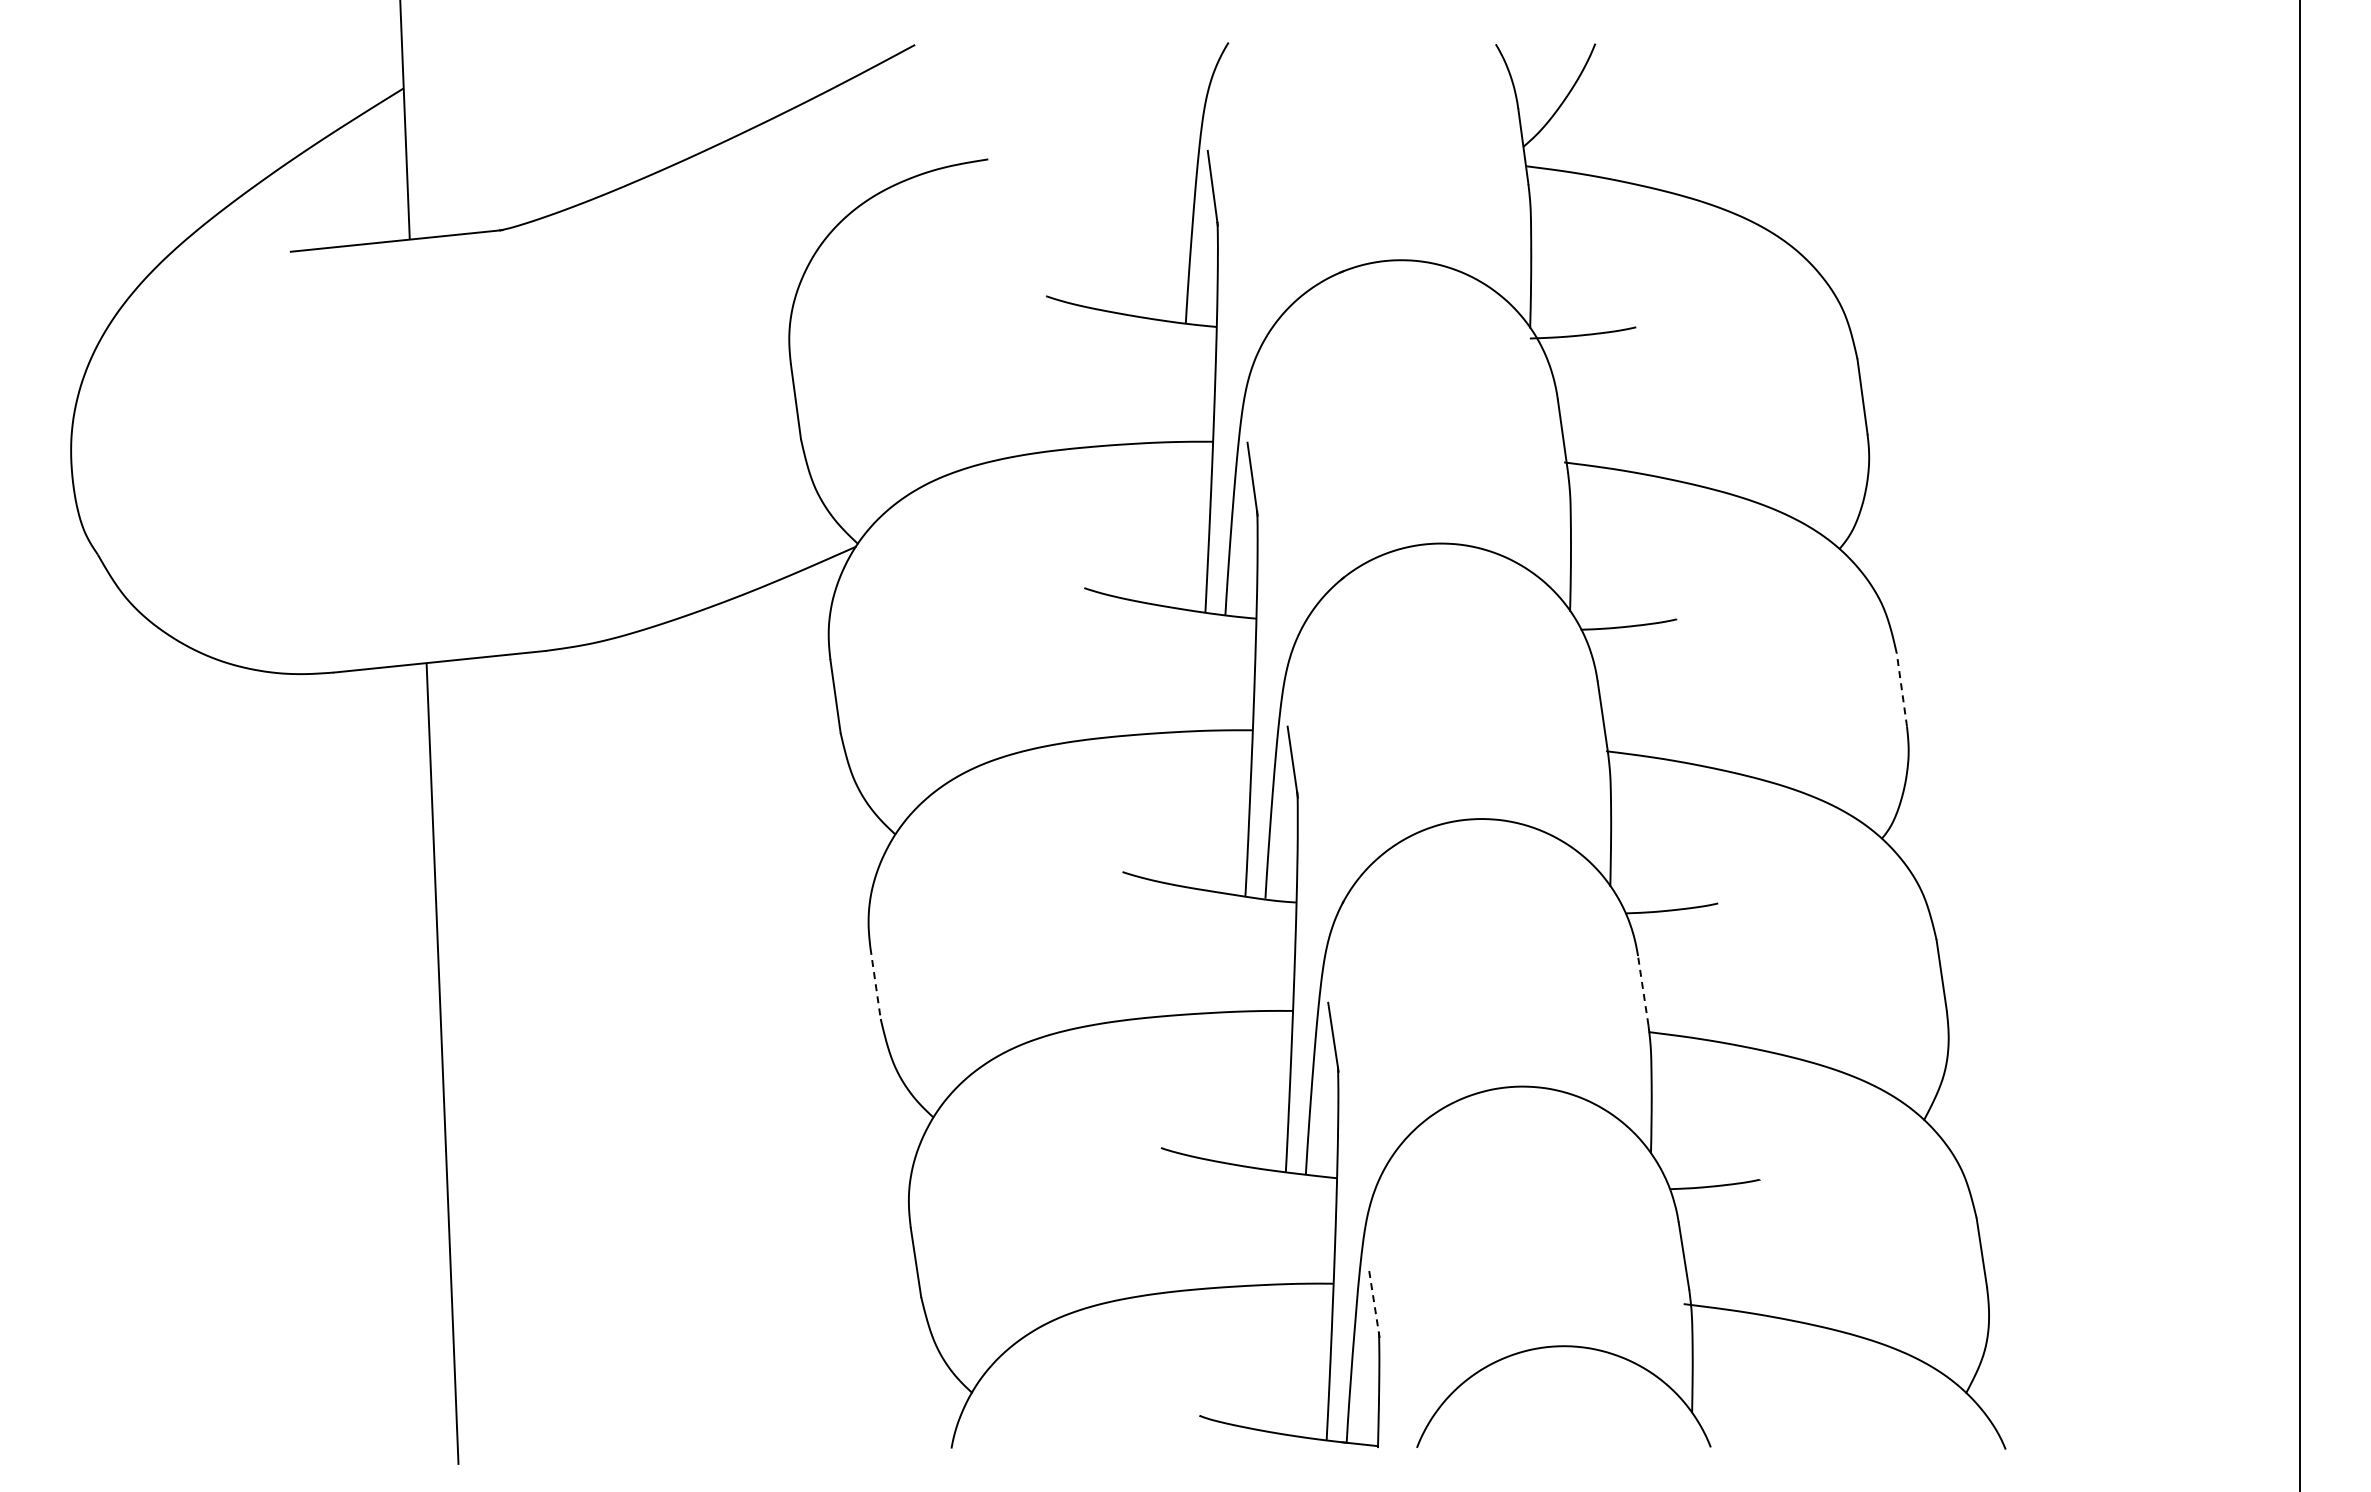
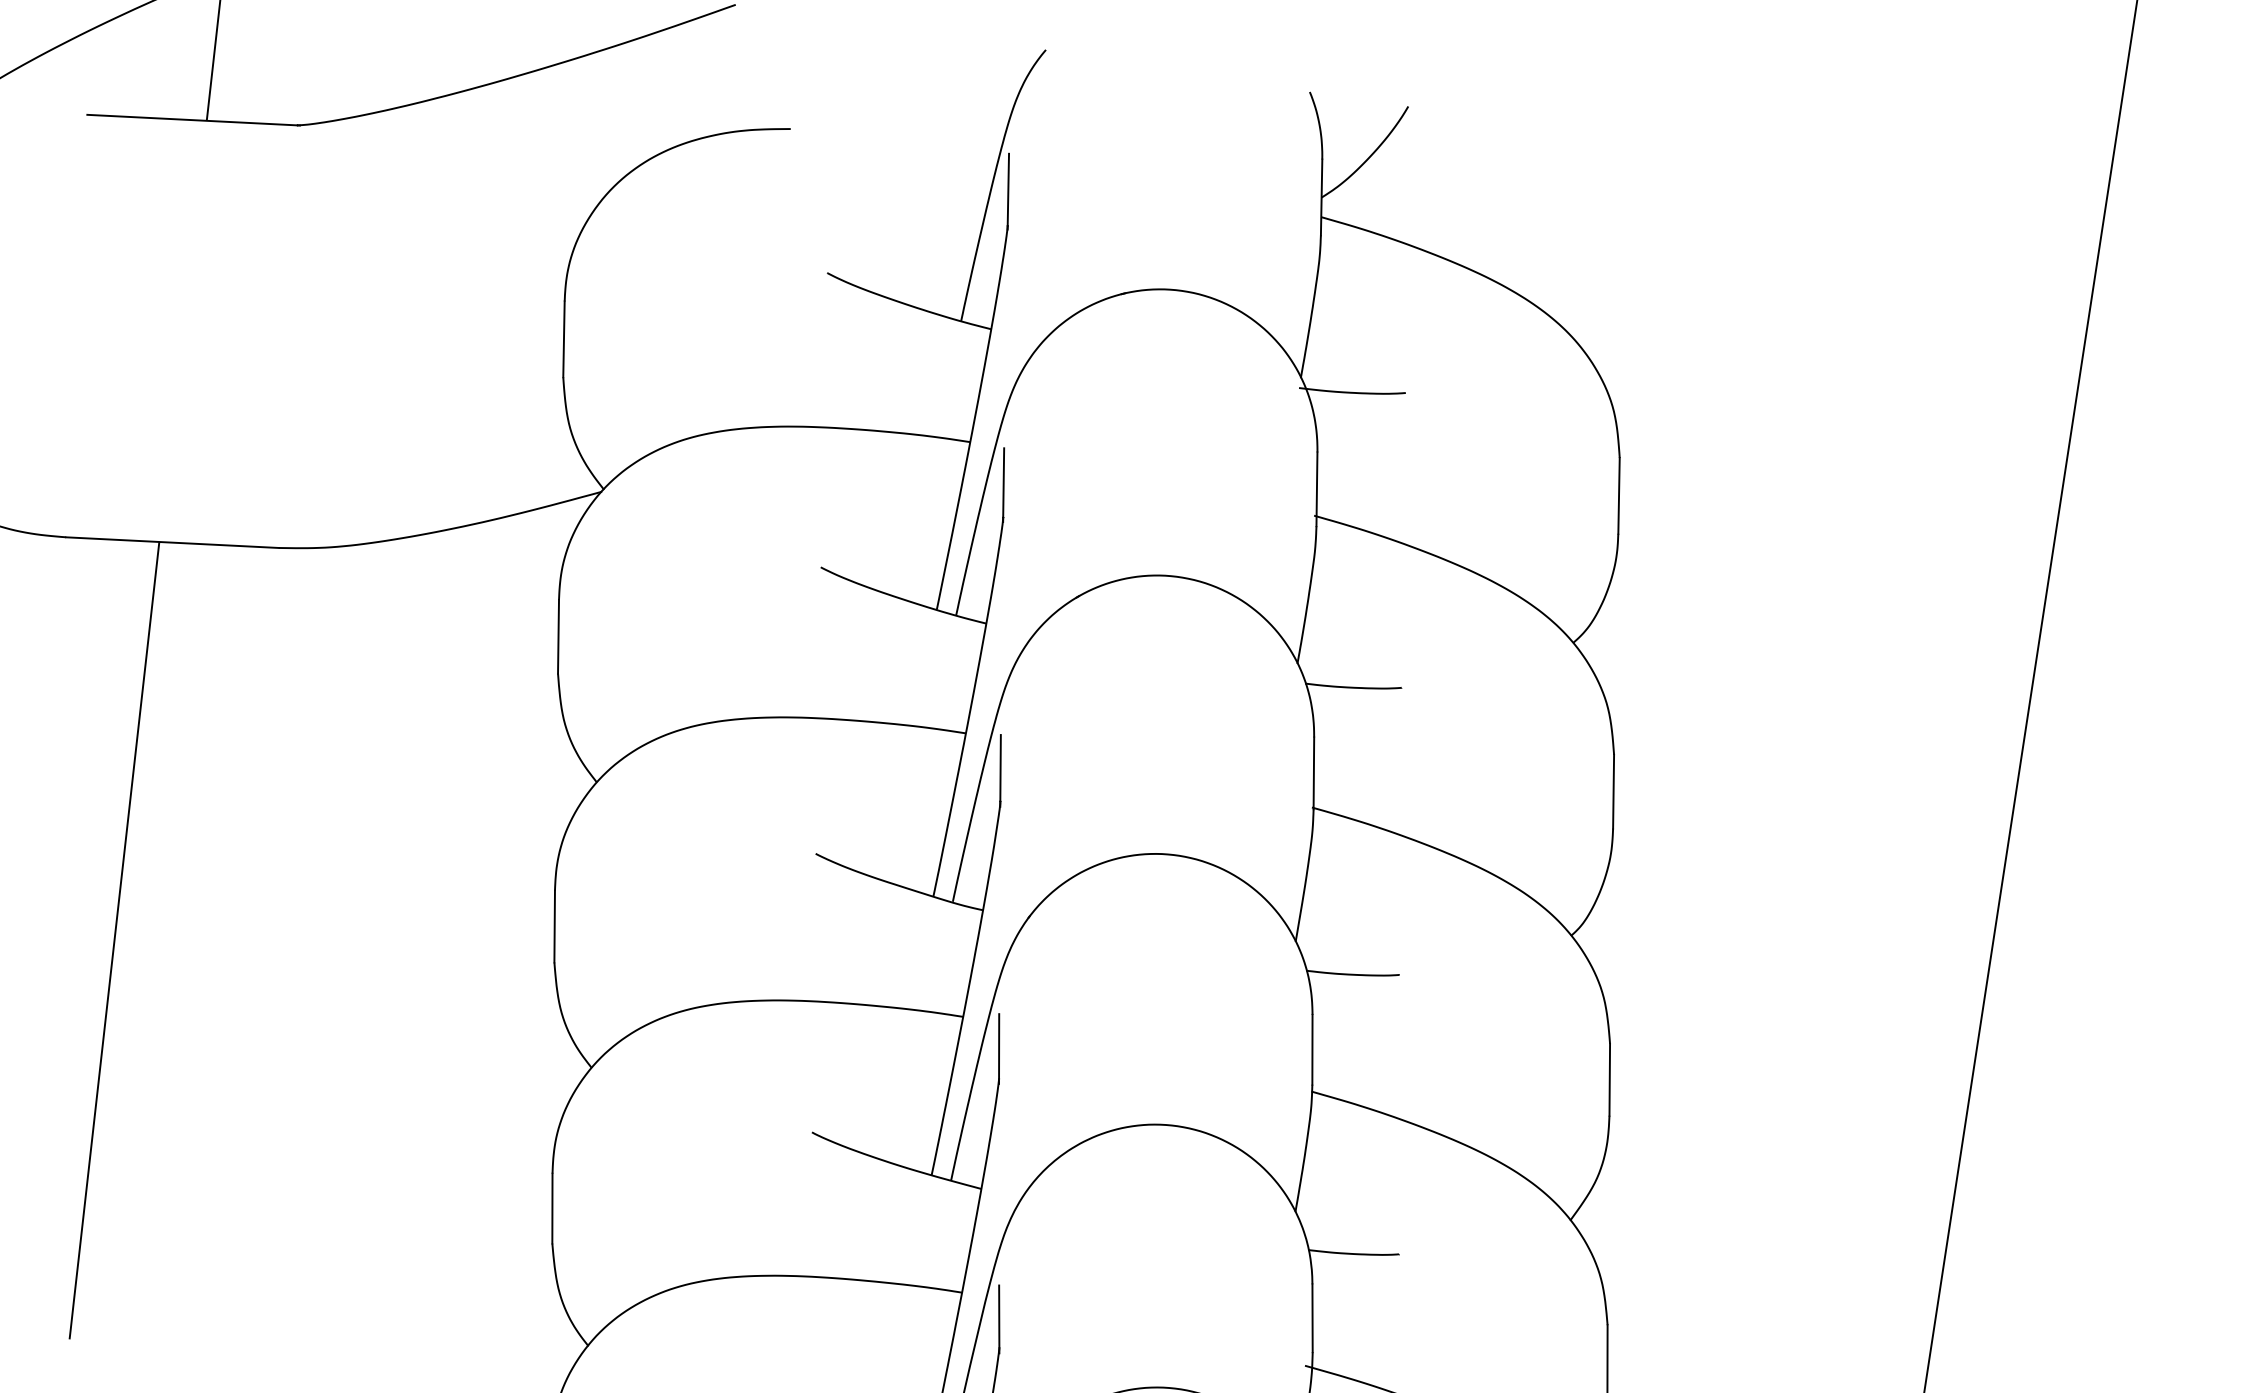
line: (1901, 690) -> (1613, 792), dashed -> solid
line: (875, 983) -> (554, 926), dashed -> solid
line: (1643, 990) -> (1312, 1049), dashed -> solid
line: (1374, 1304) -> (999, 1319), dashed -> solid

